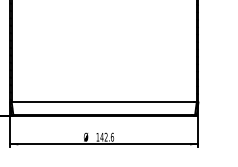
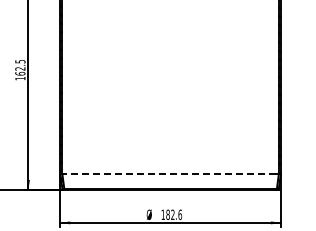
line: (103, 102) -> (169, 174), solid -> dashed
text: (101, 136) -> (167, 214), 142.6 -> 182.6

